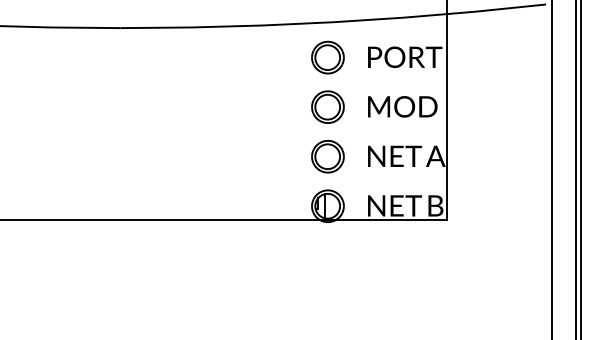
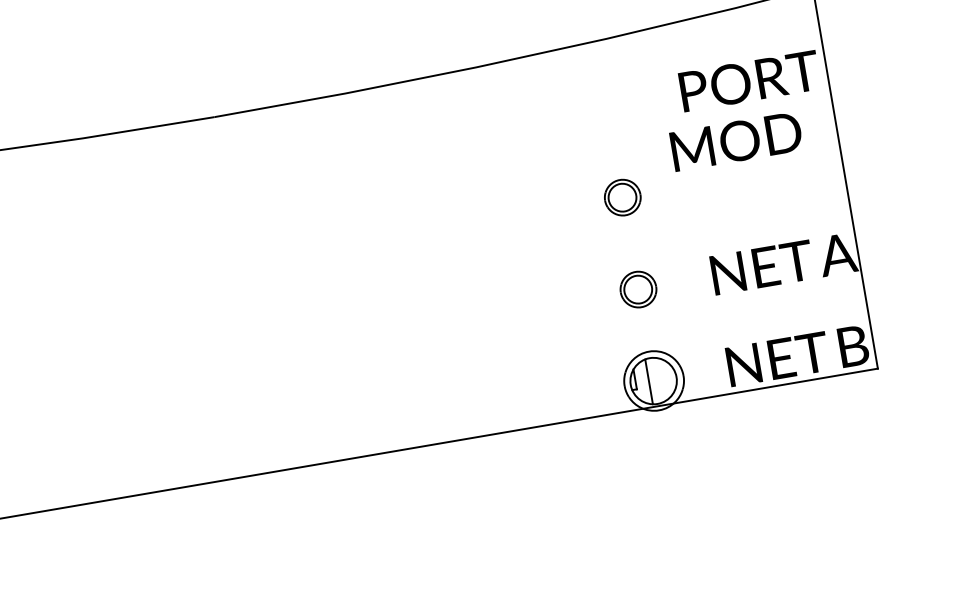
part: (327, 57) -> (606, 106), removed
part: (327, 106) -> (621, 196), size x0.6
text: (402, 106) -> (735, 141), moved
part: (327, 156) -> (637, 289), size x0.6

